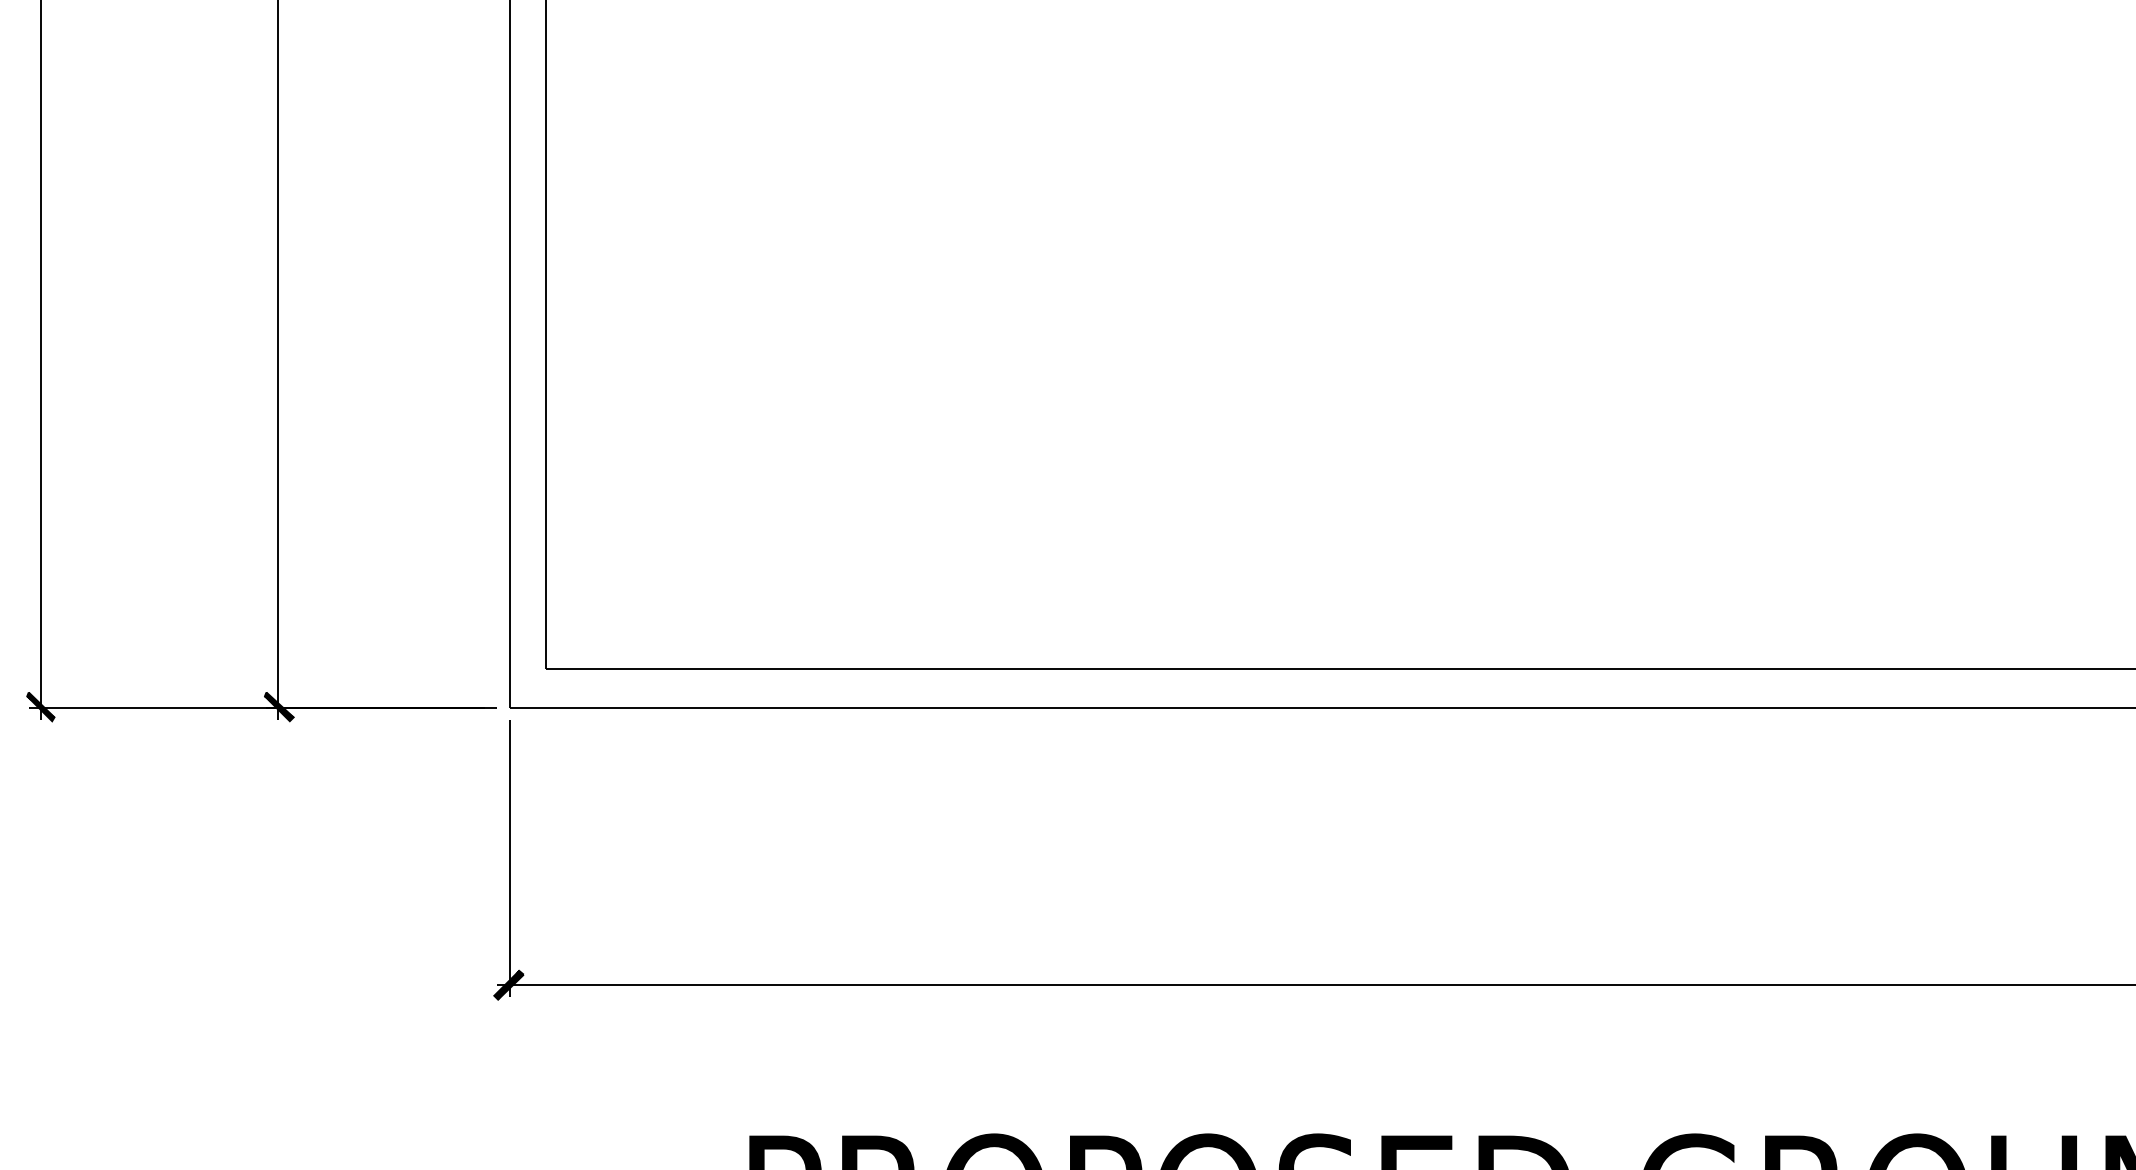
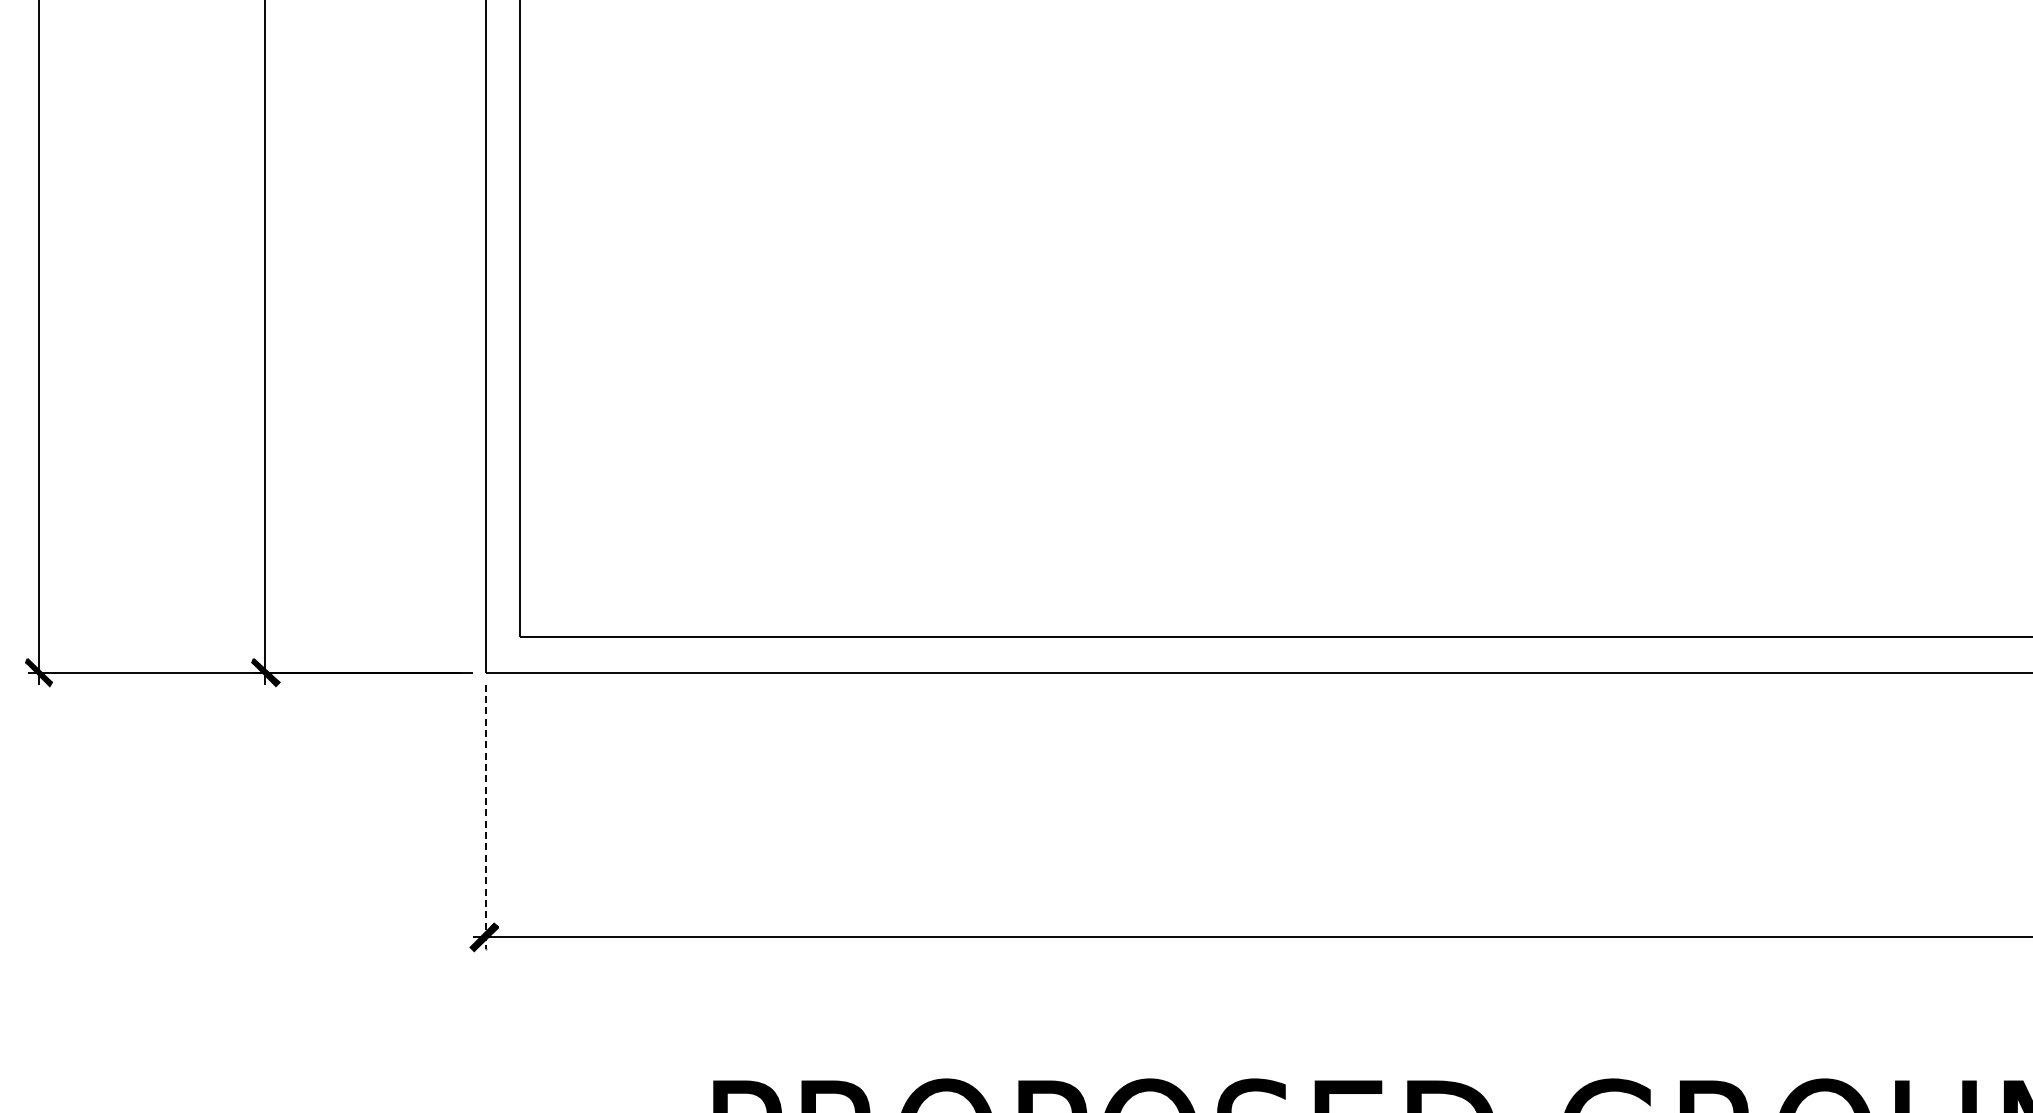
line: (510, 859) -> (485, 817), solid -> dashed

